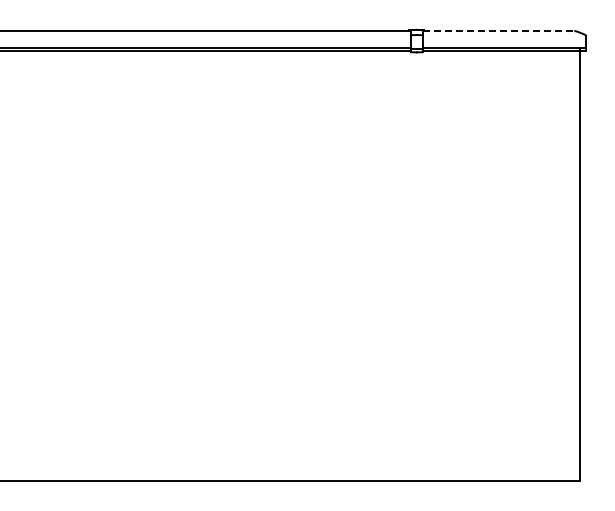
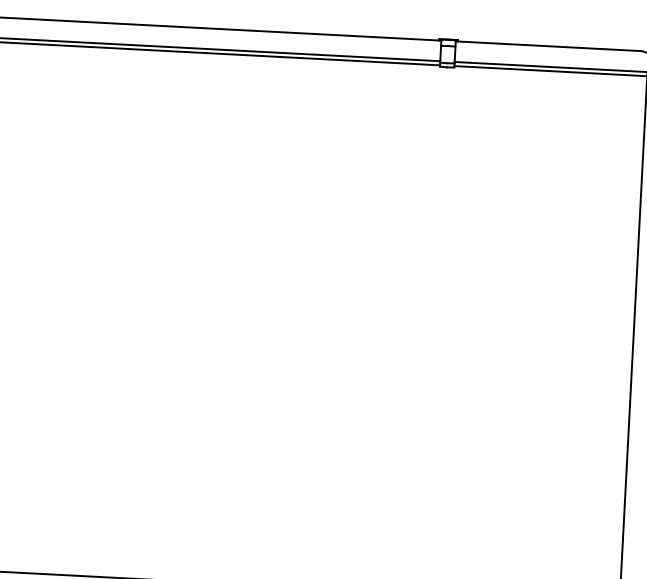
line: (498, 30) -> (548, 45), dashed -> solid

